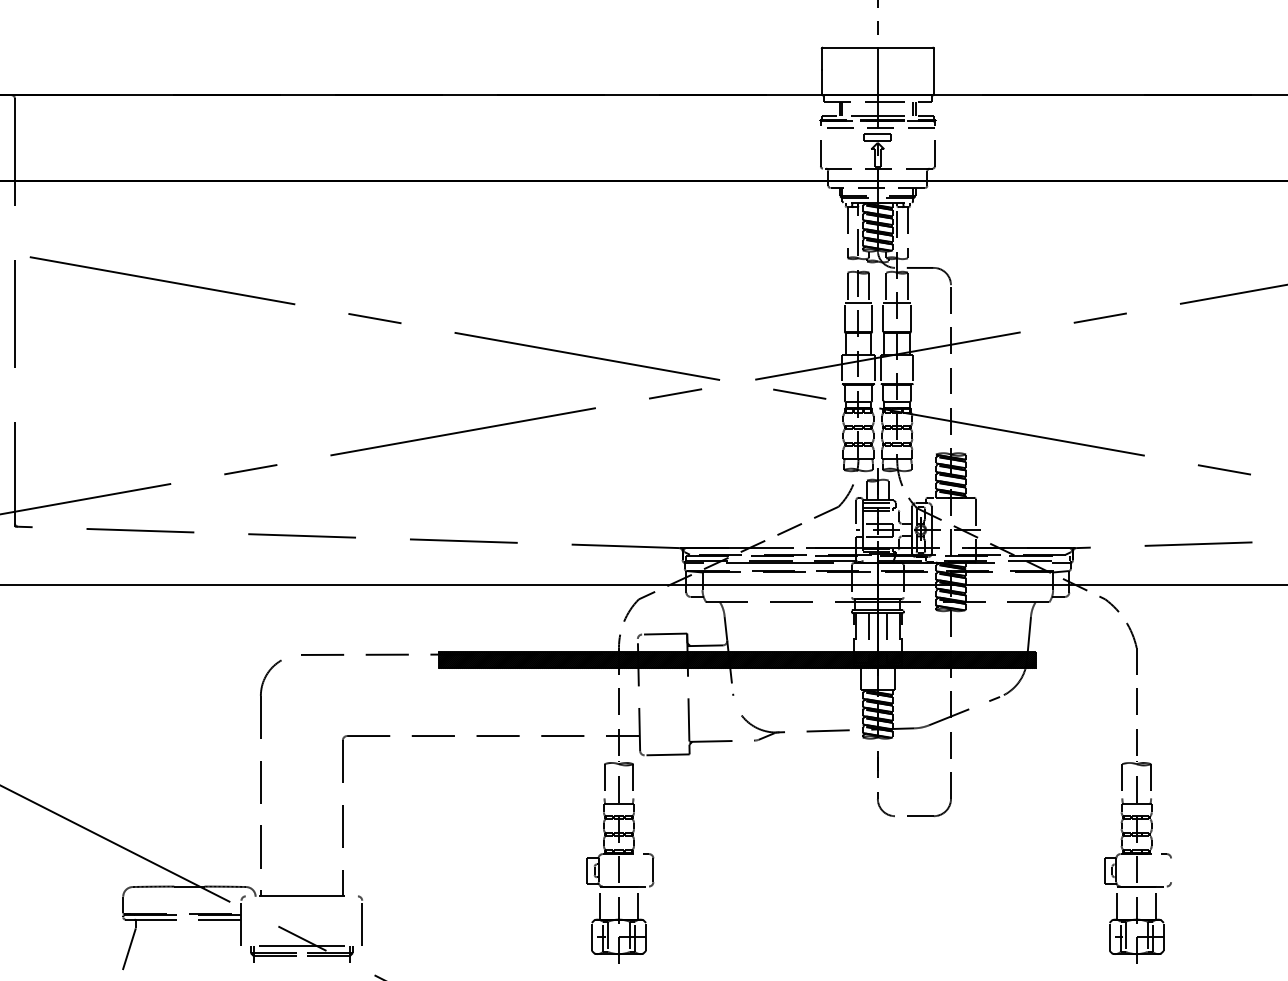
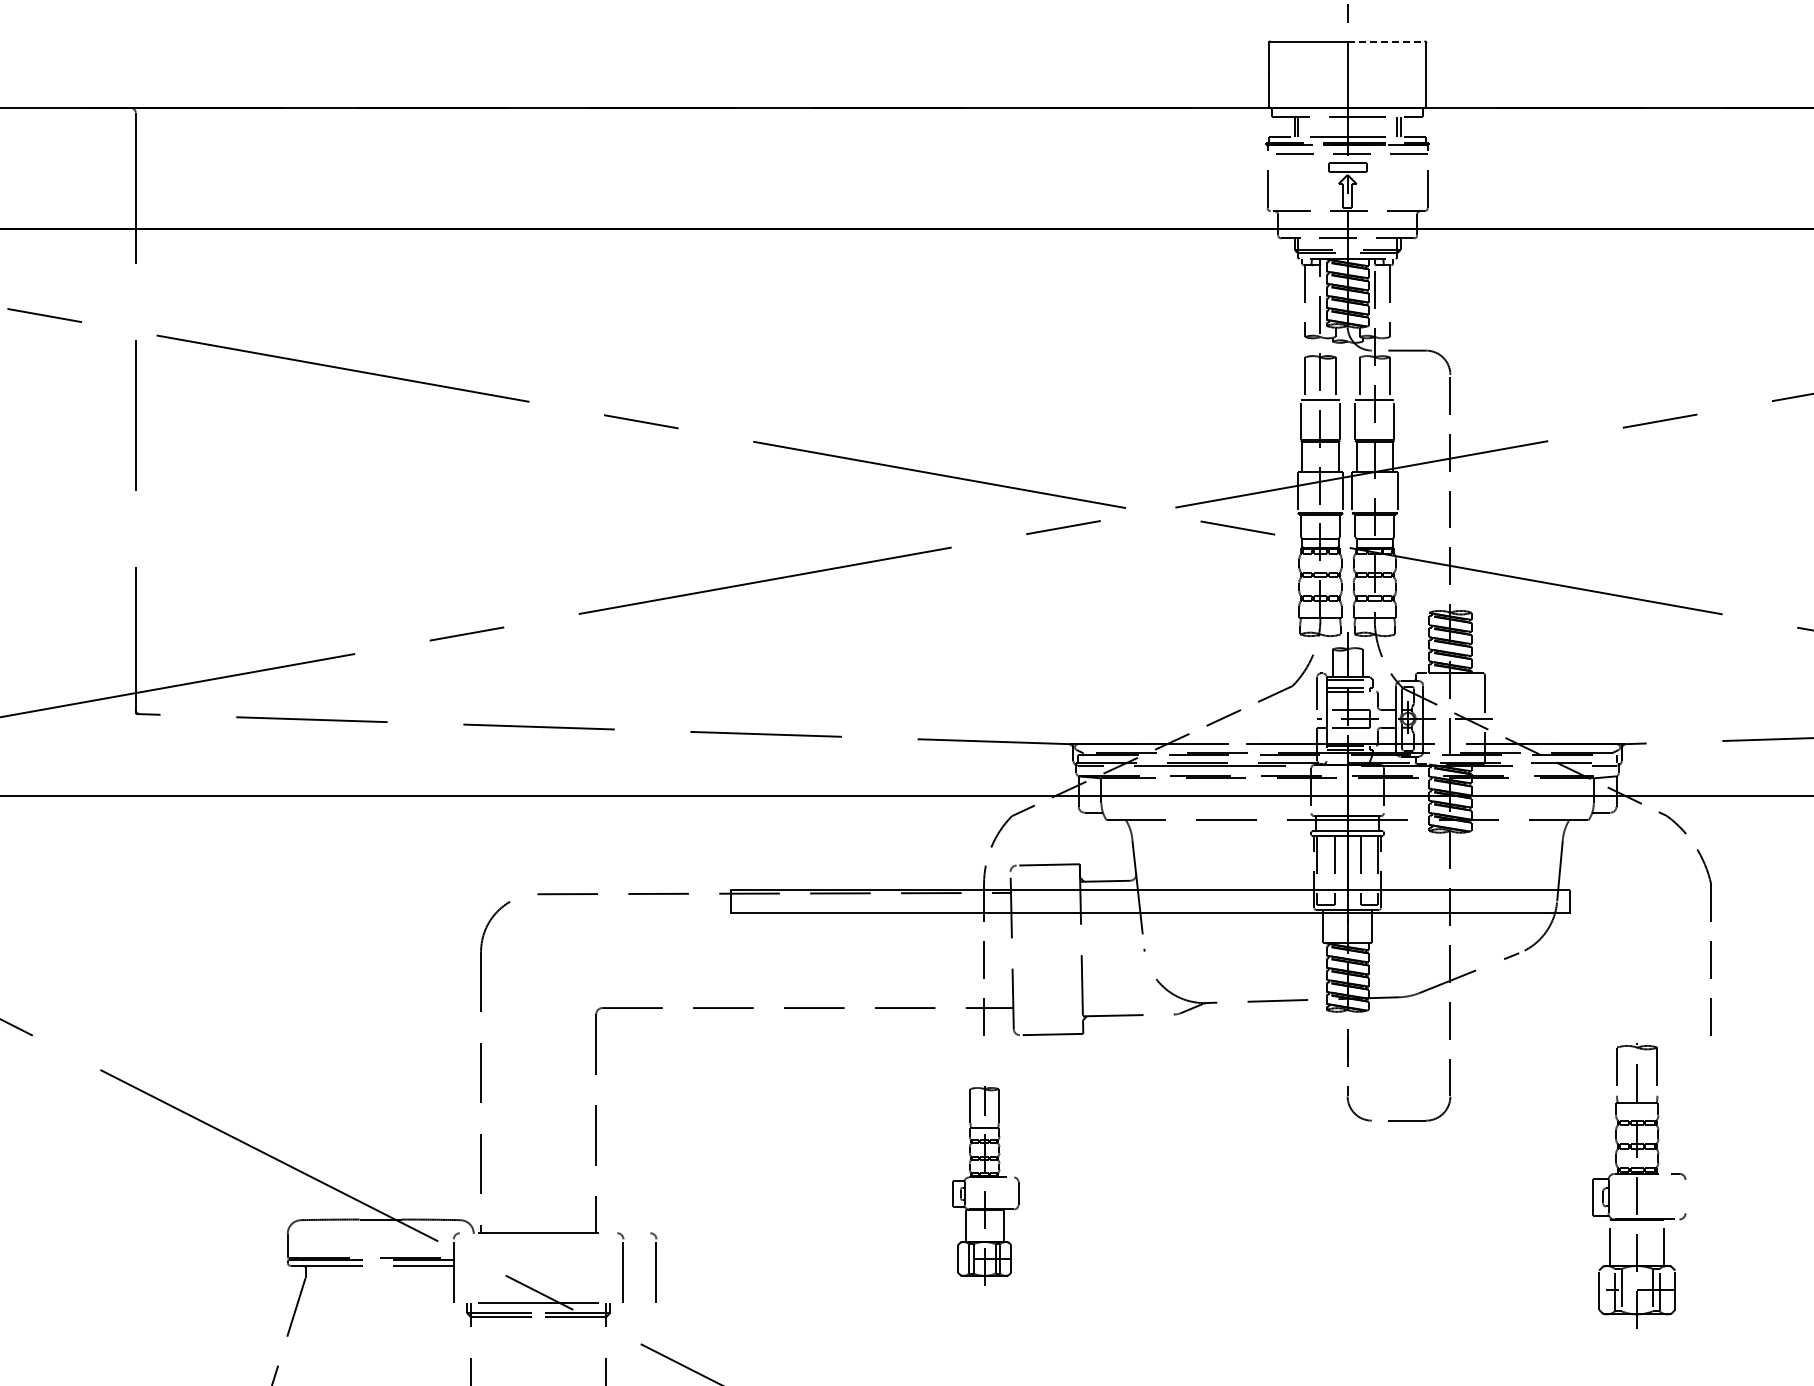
line: (905, 47) -> (1386, 41), solid -> dashed
hatch: (737, 660) -> (1150, 901), removed
part: (620, 862) -> (985, 1185), size x0.7
part: (1138, 862) -> (1639, 1185), moved
part: (383, 920) -> (653, 1267), added

